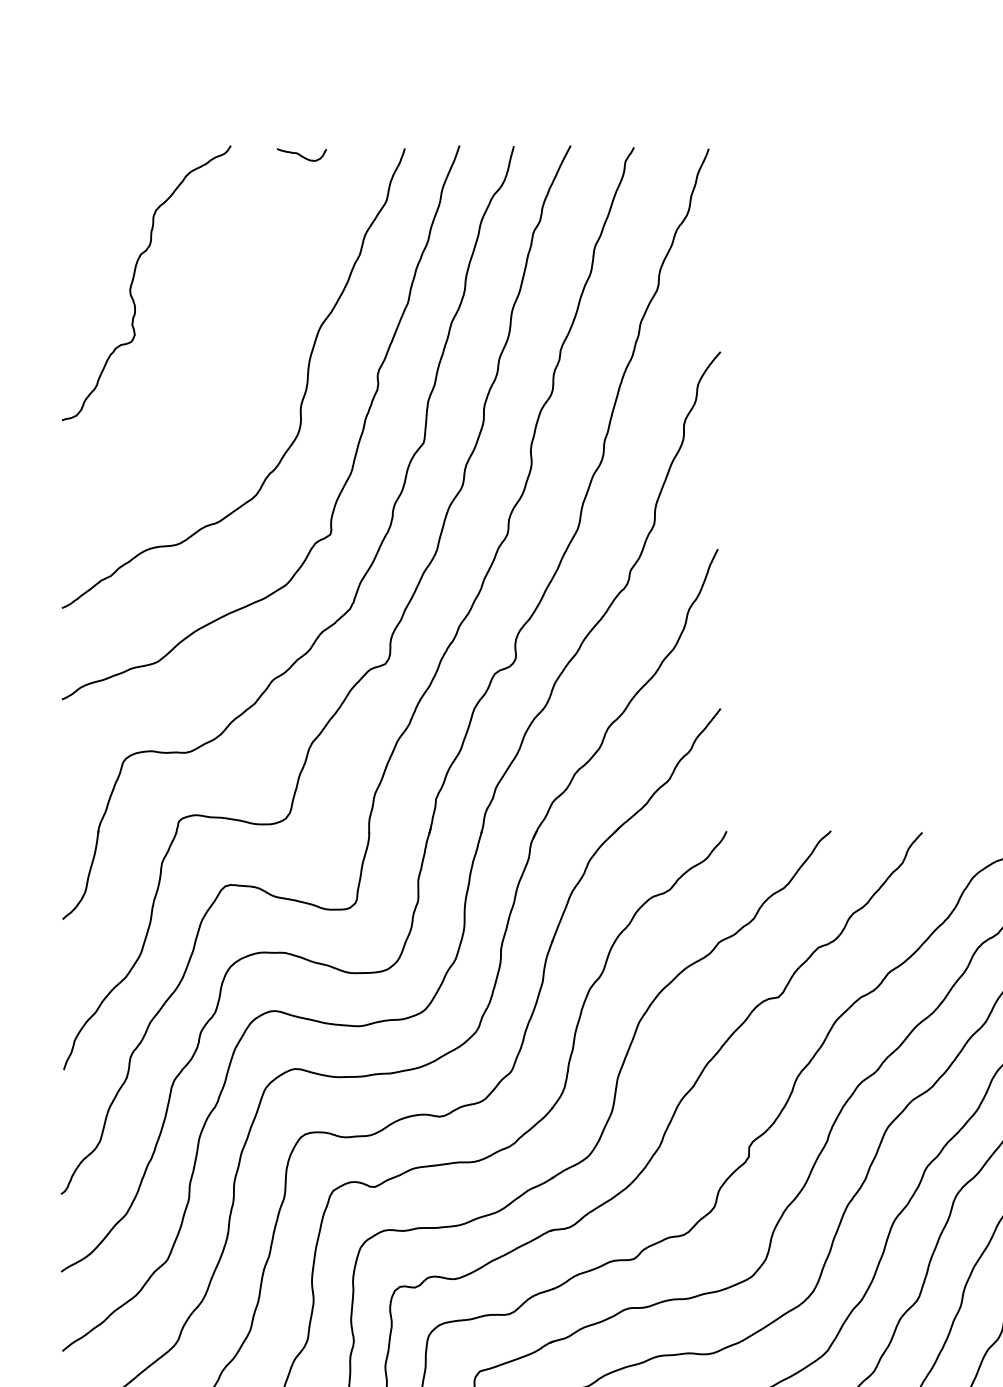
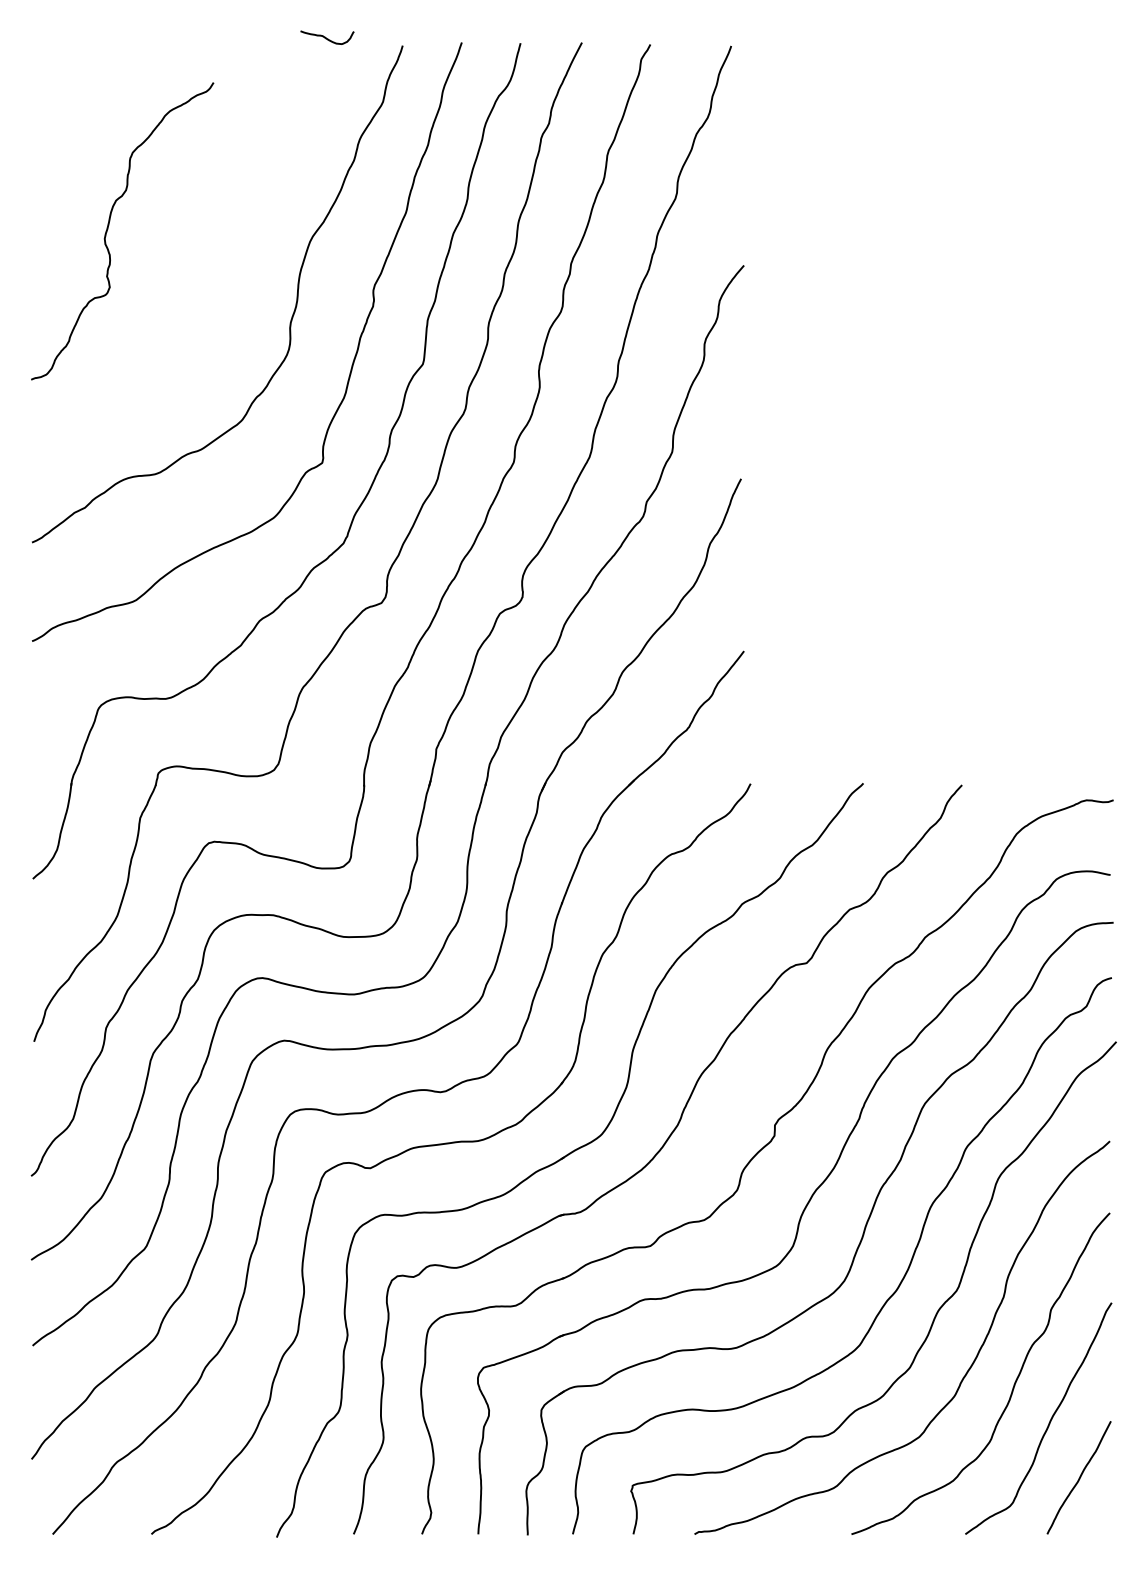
curve: (301, 154) -> (326, 37), moved
curve: (133, 281) -> (108, 229), moved

